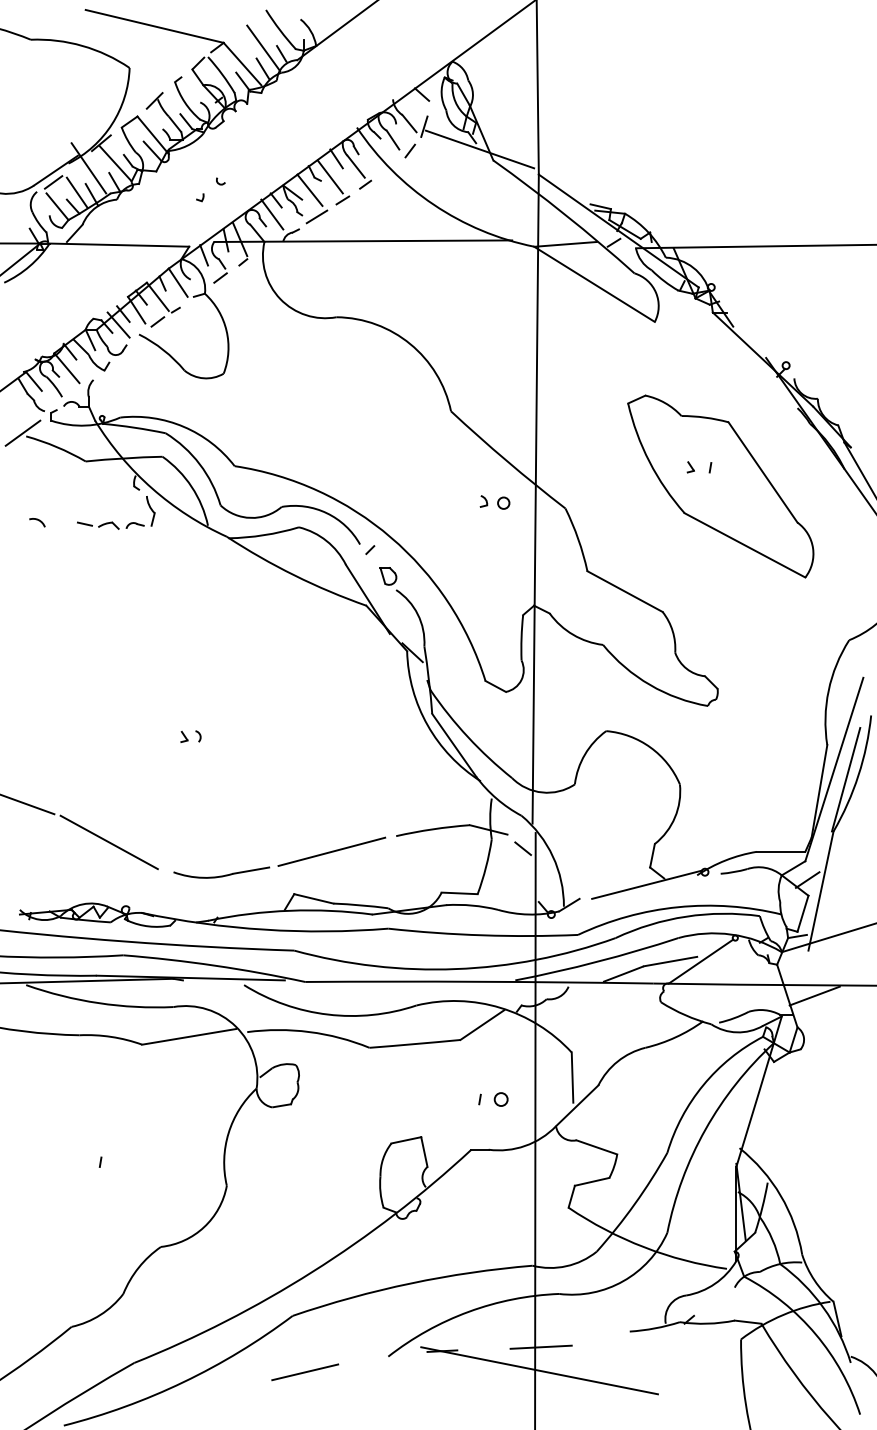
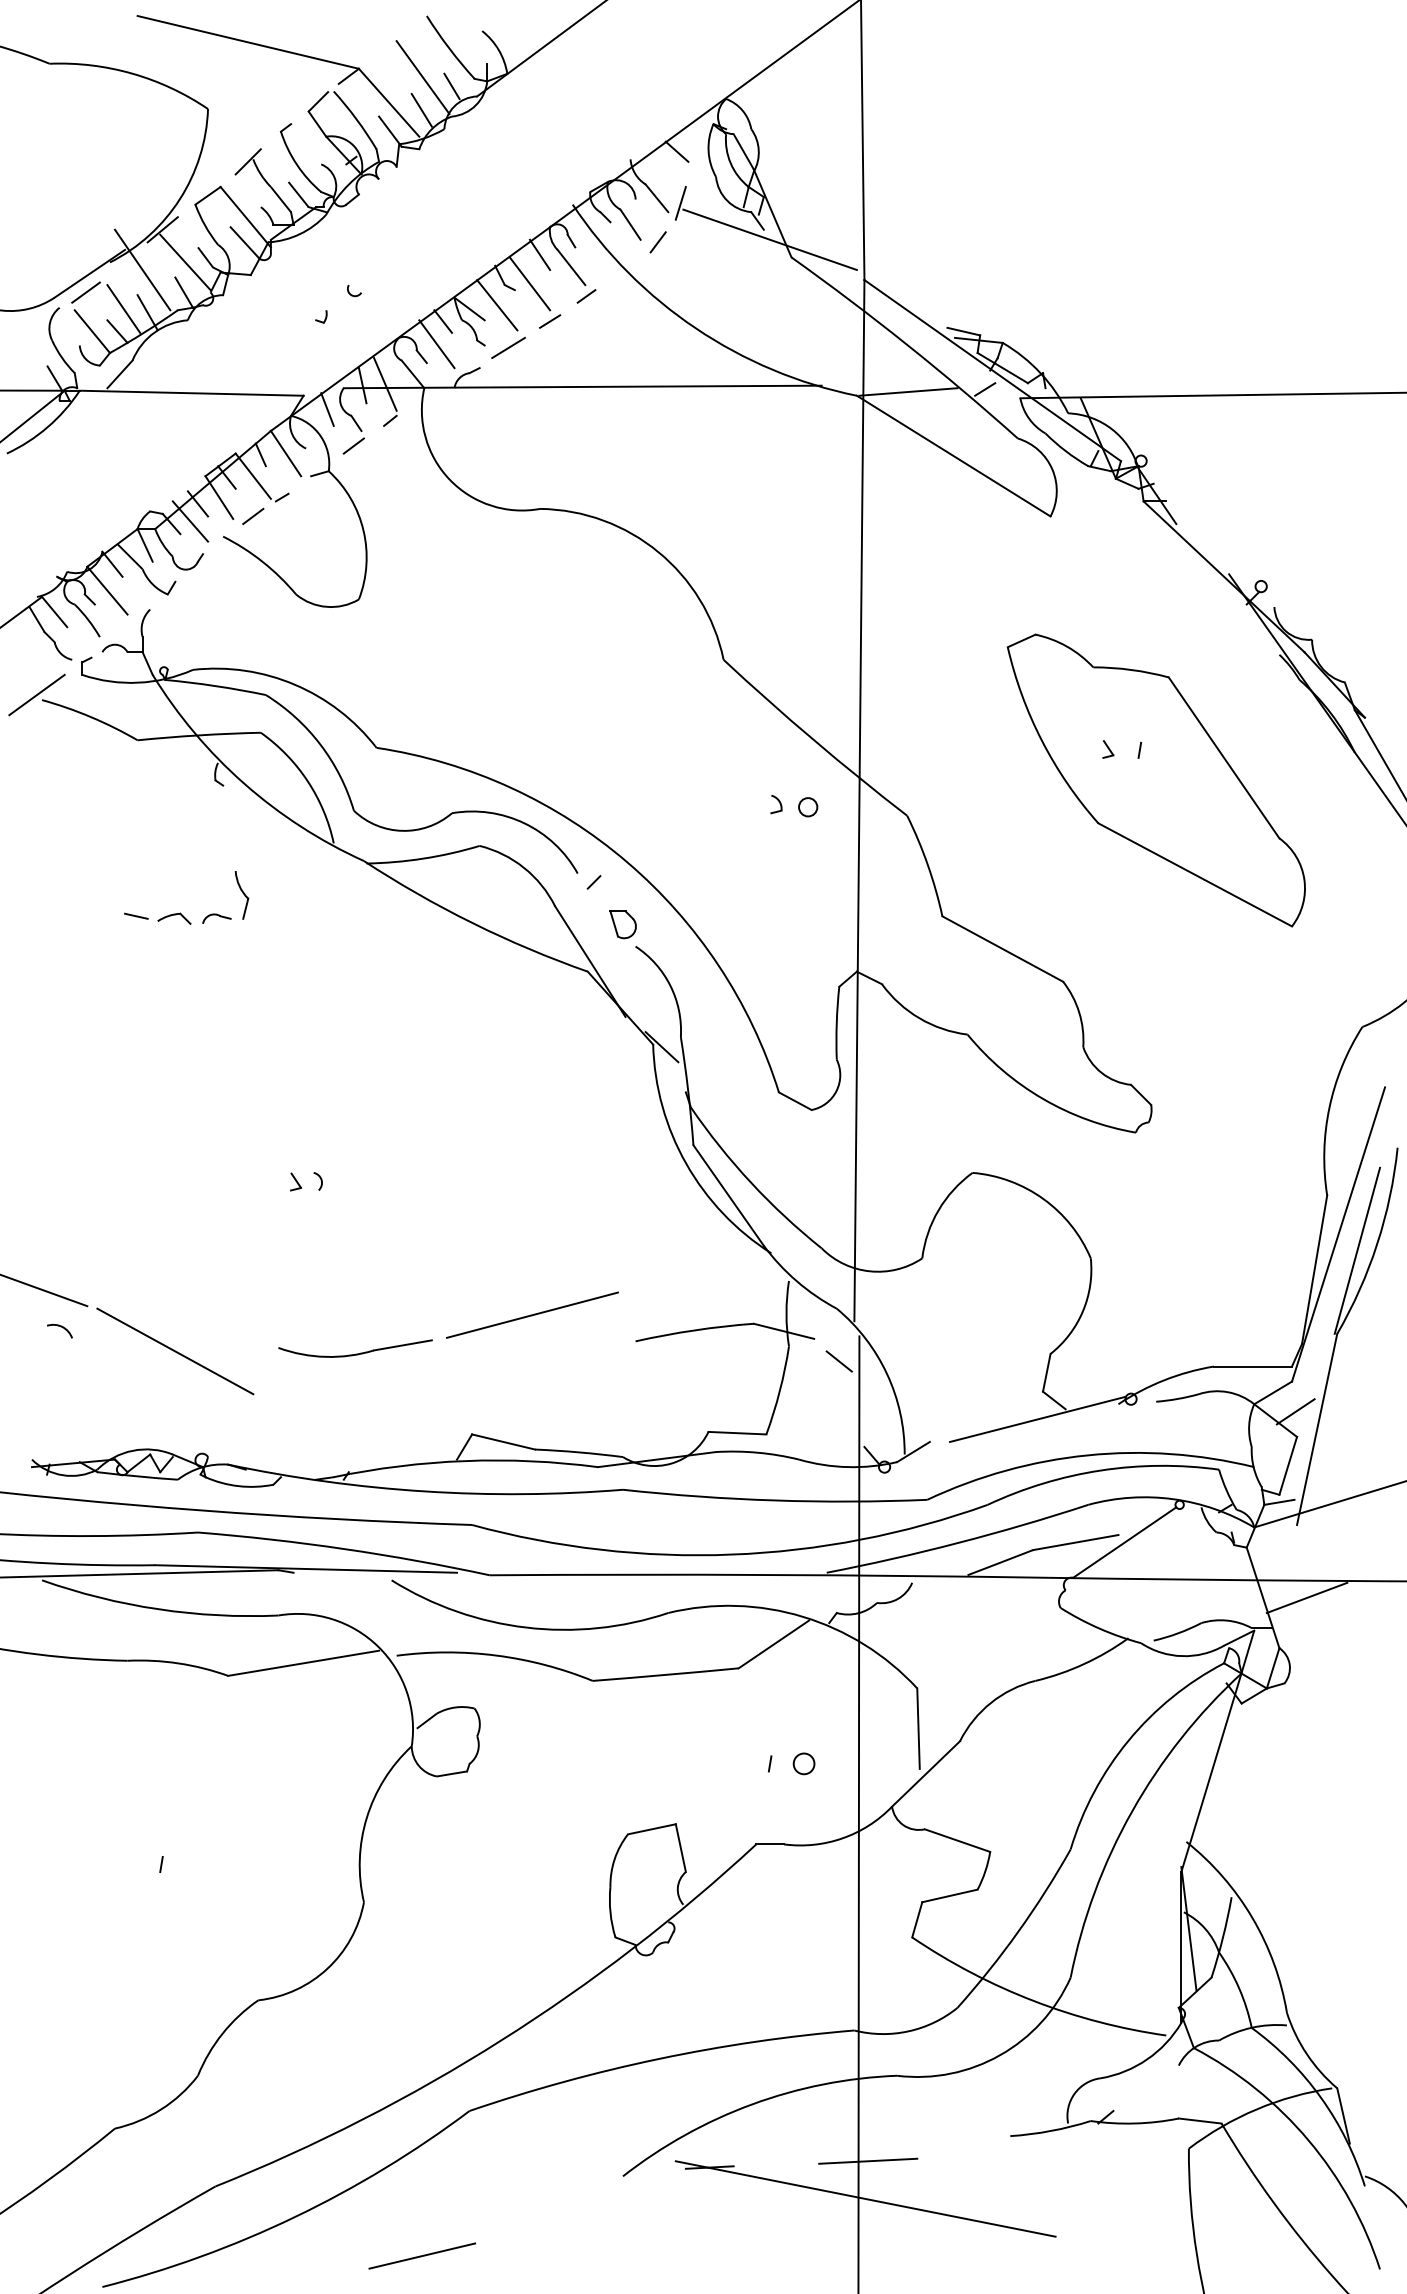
arc: (38, 521) -> (61, 1329), moved
part: (112, 521) -> (180, 911), moved
part: (279, 864) -> (448, 1335), moved
line: (305, 1372) -> (422, 2256), moved

